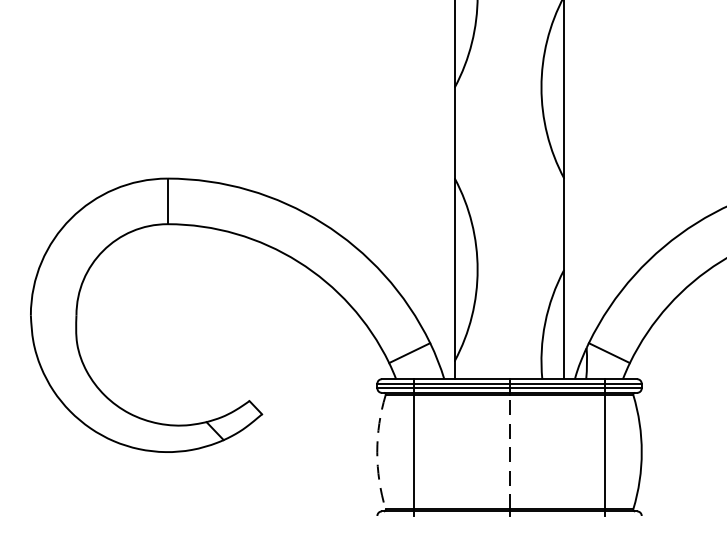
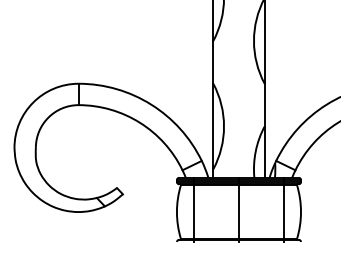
arc: (376, 453) -> (176, 212), dashed -> solid
line: (510, 453) -> (239, 212), dashed -> solid

